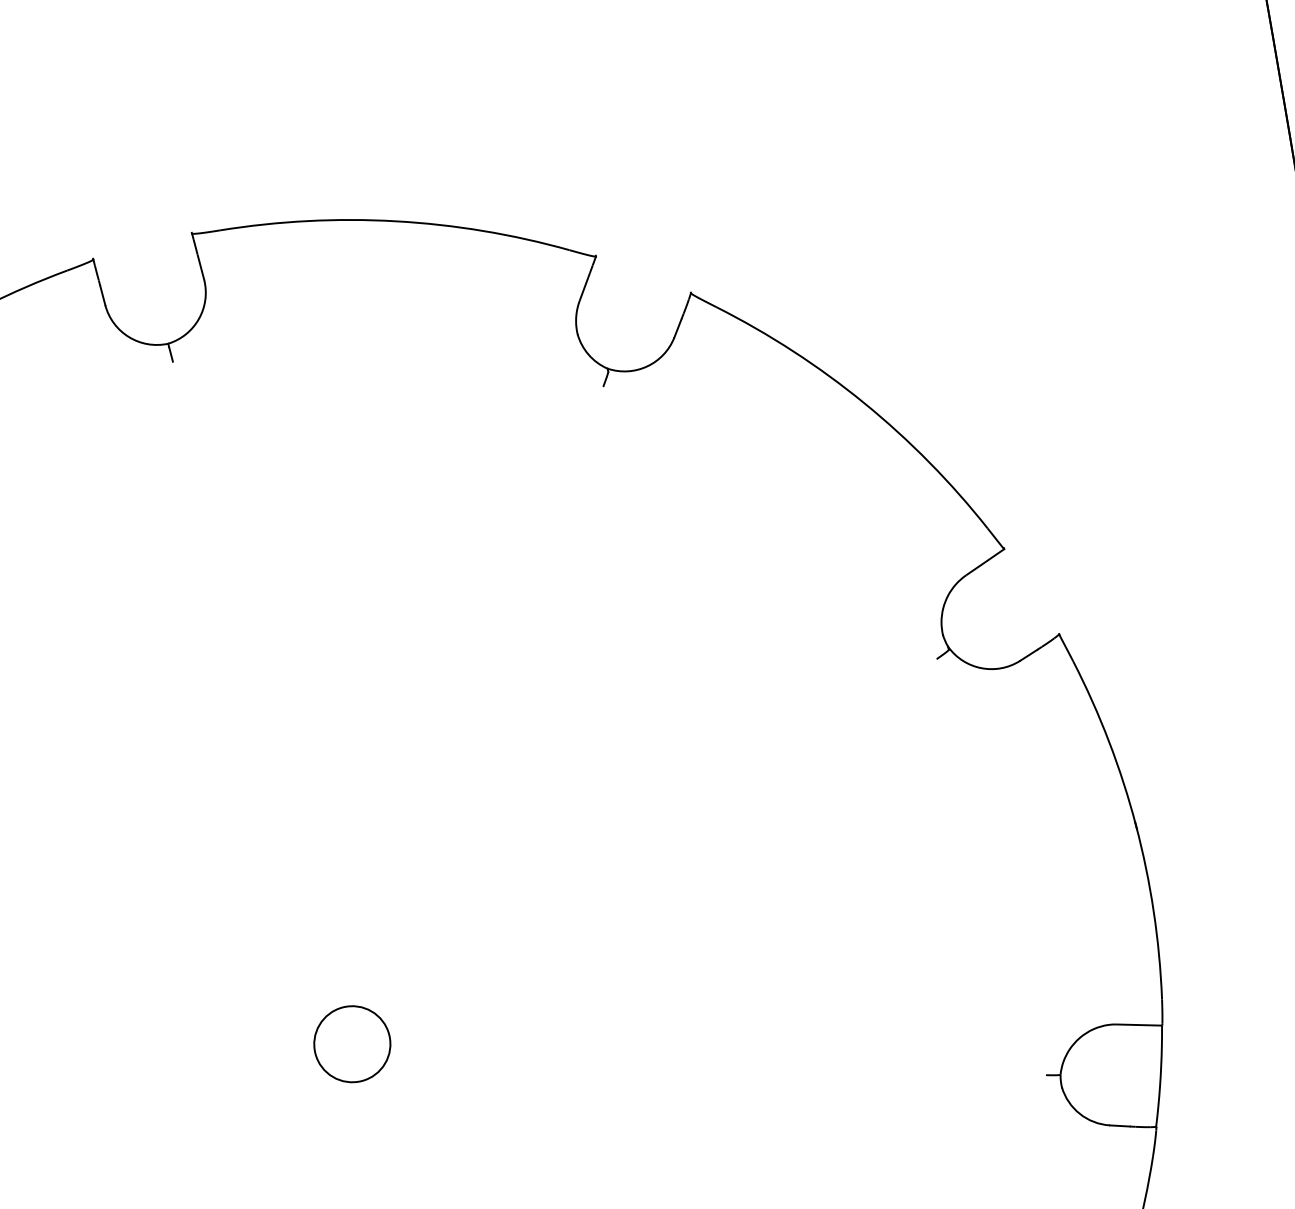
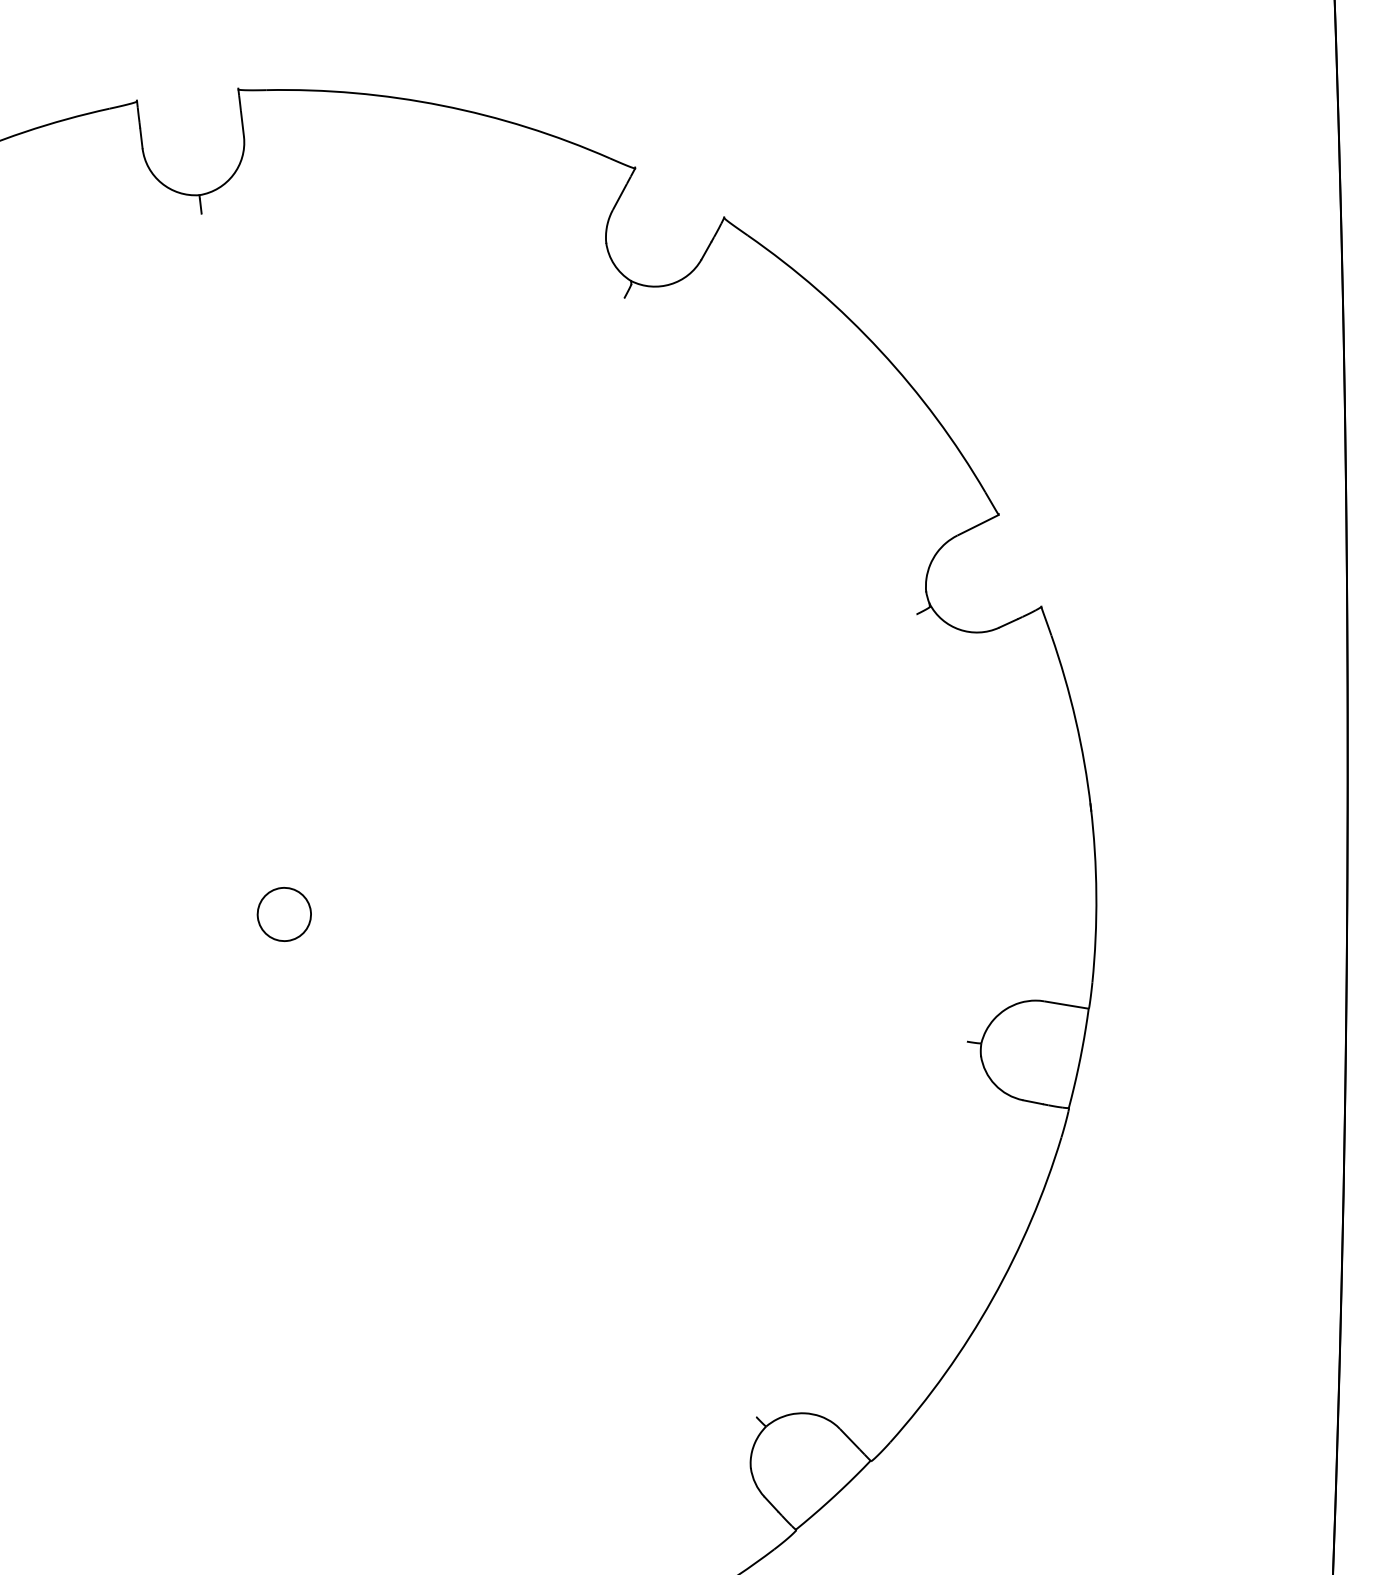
part: (352, 1044) -> (284, 914), size x0.7

